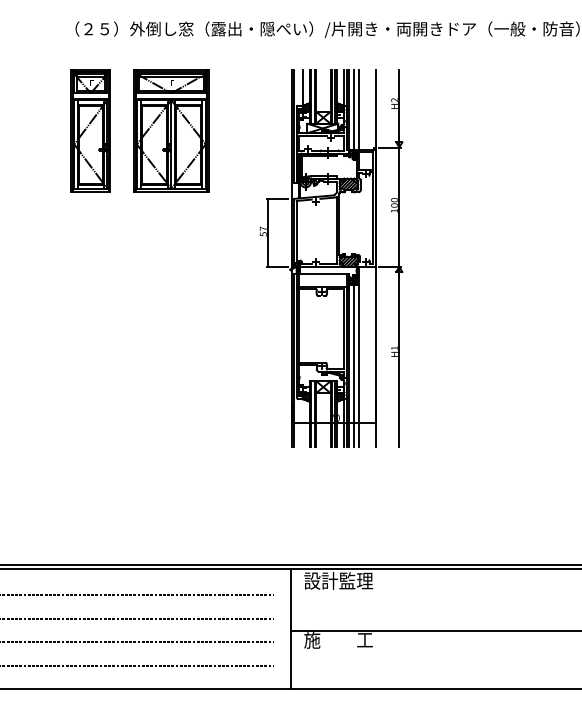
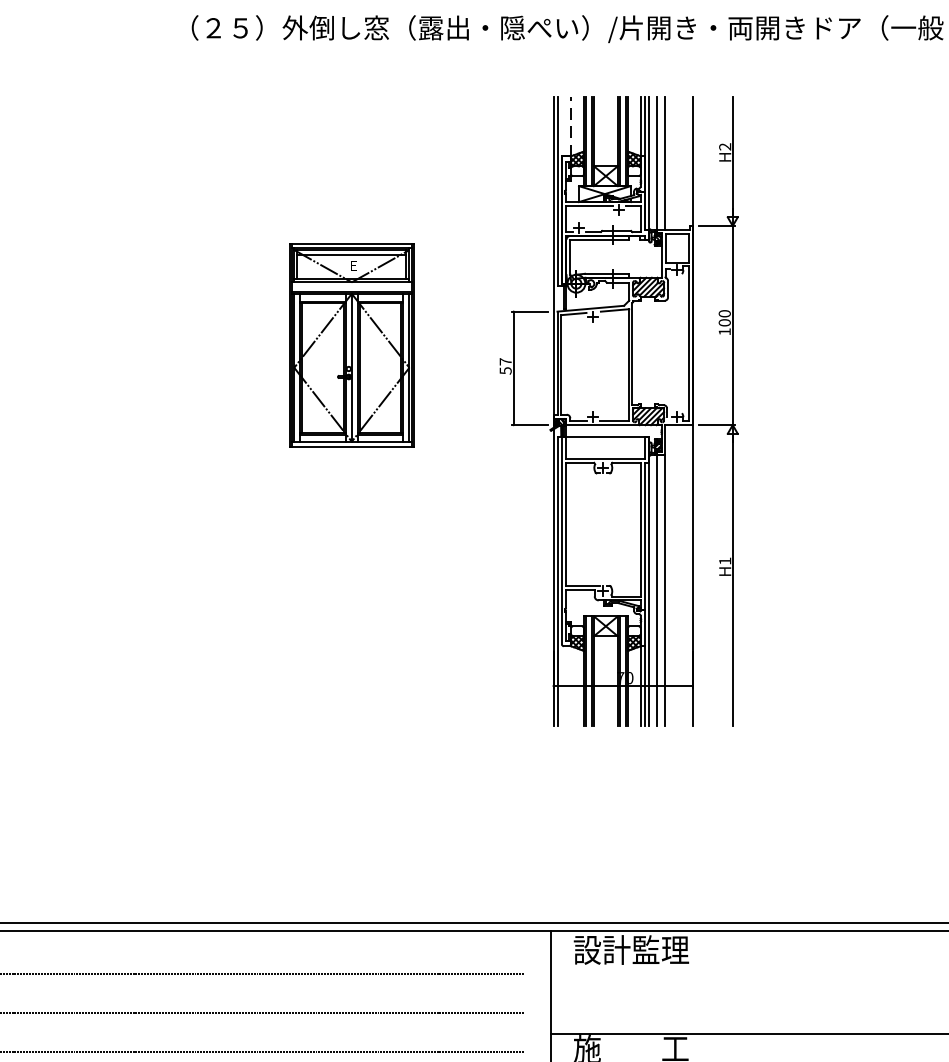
line: (302, 87) -> (570, 125), solid -> dashed
part: (90, 130) -> (216, 197), removed
part: (171, 130) -> (352, 344), moved

